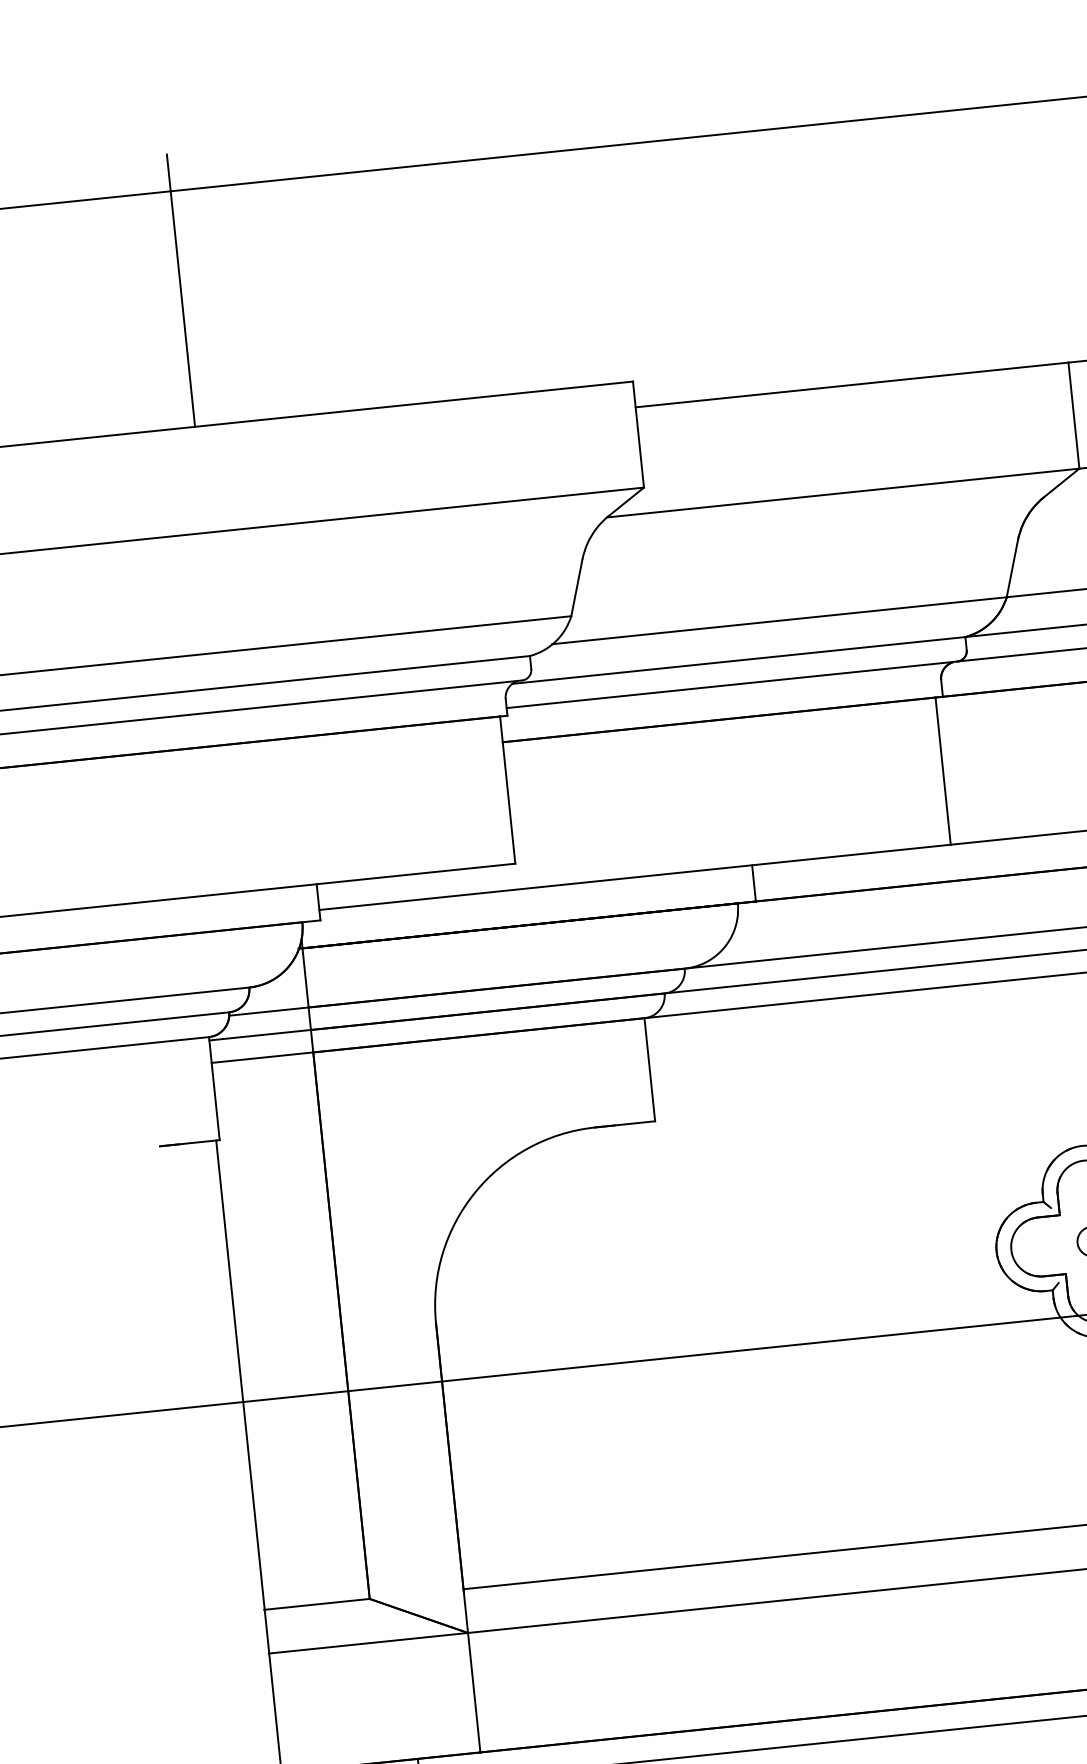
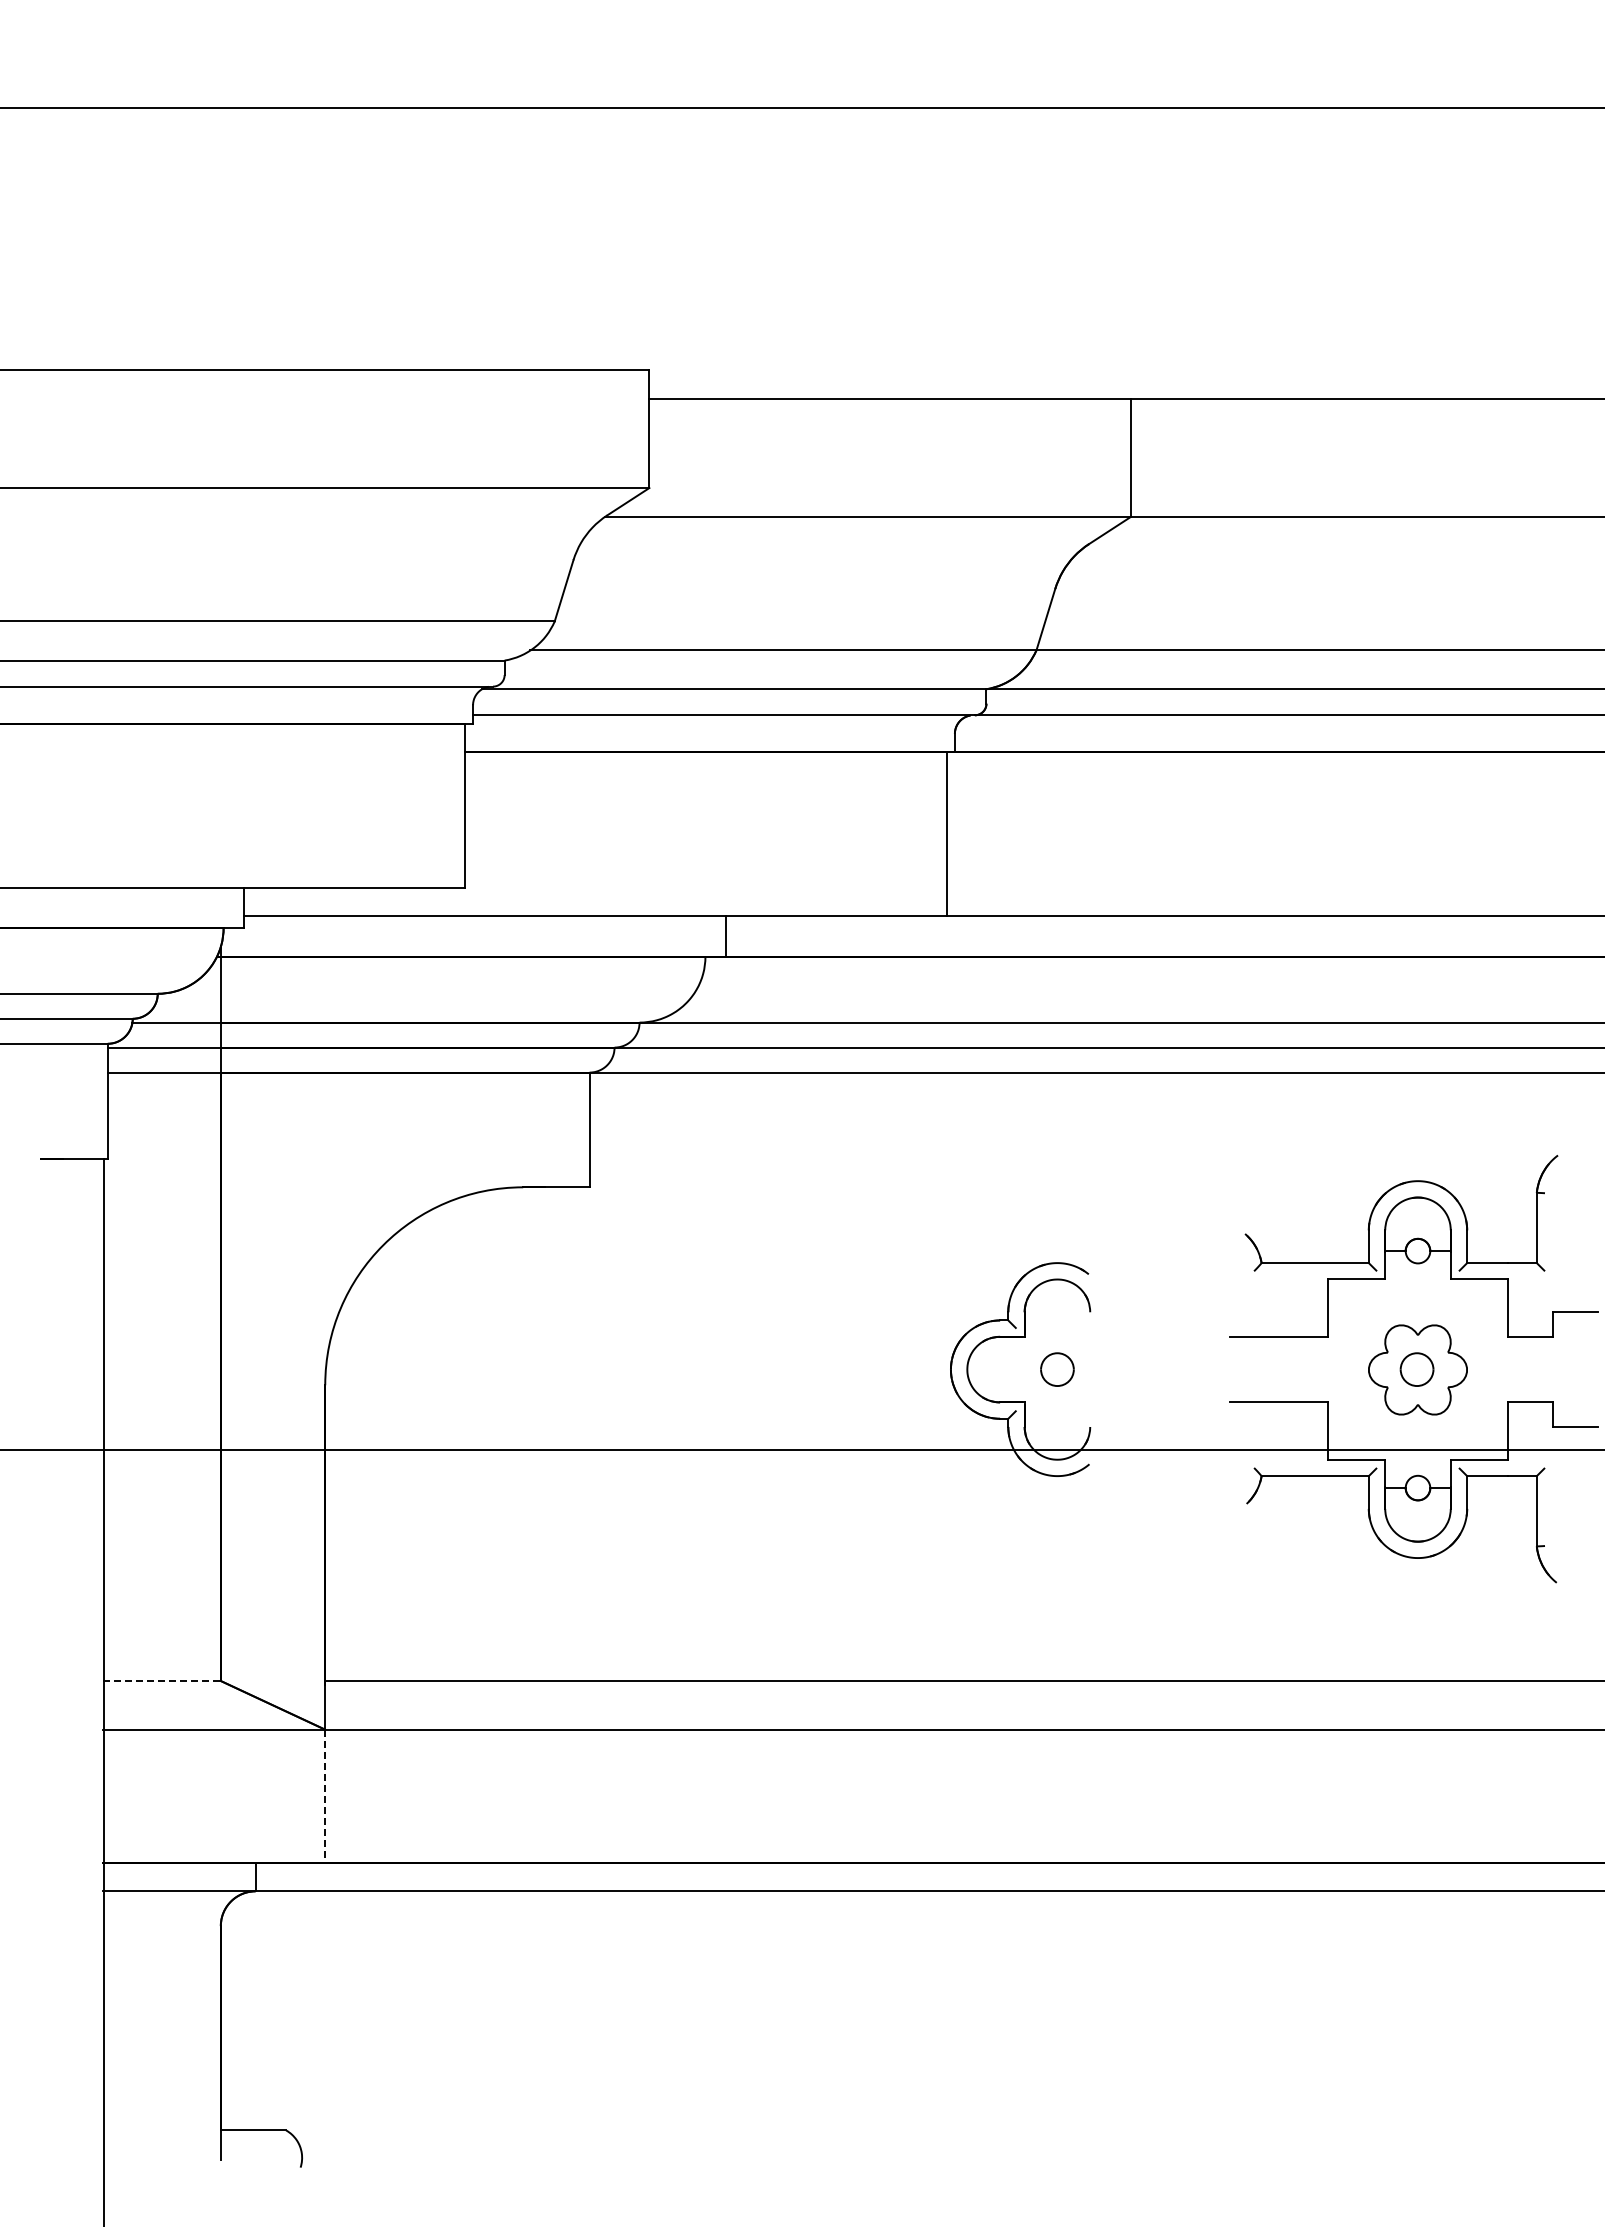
line: (180, 289) -> (161, 217), removed
line: (317, 1603) -> (162, 1680), solid -> dashed
line: (474, 1692) -> (325, 1796), solid -> dashed

